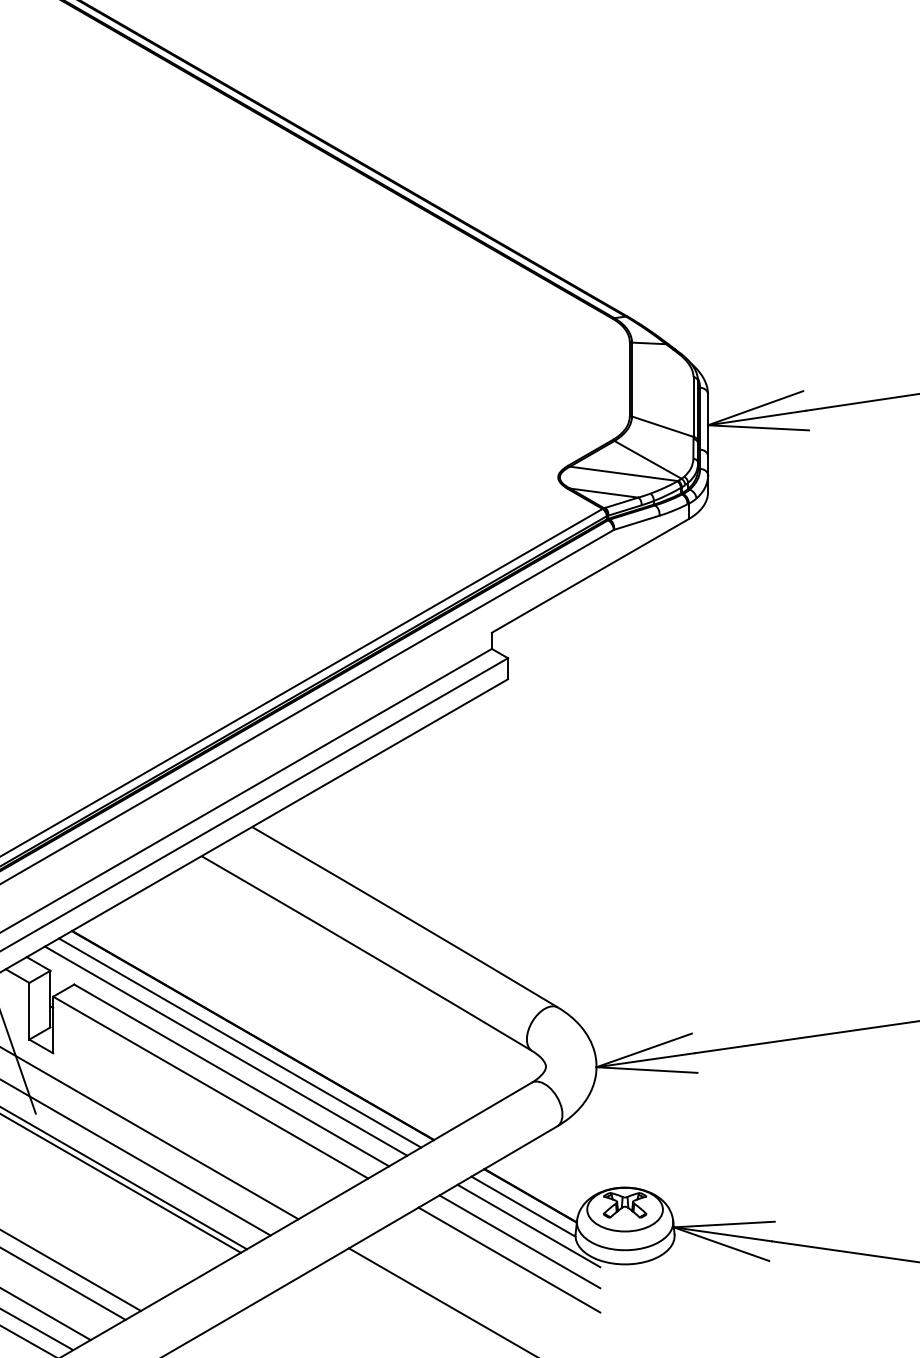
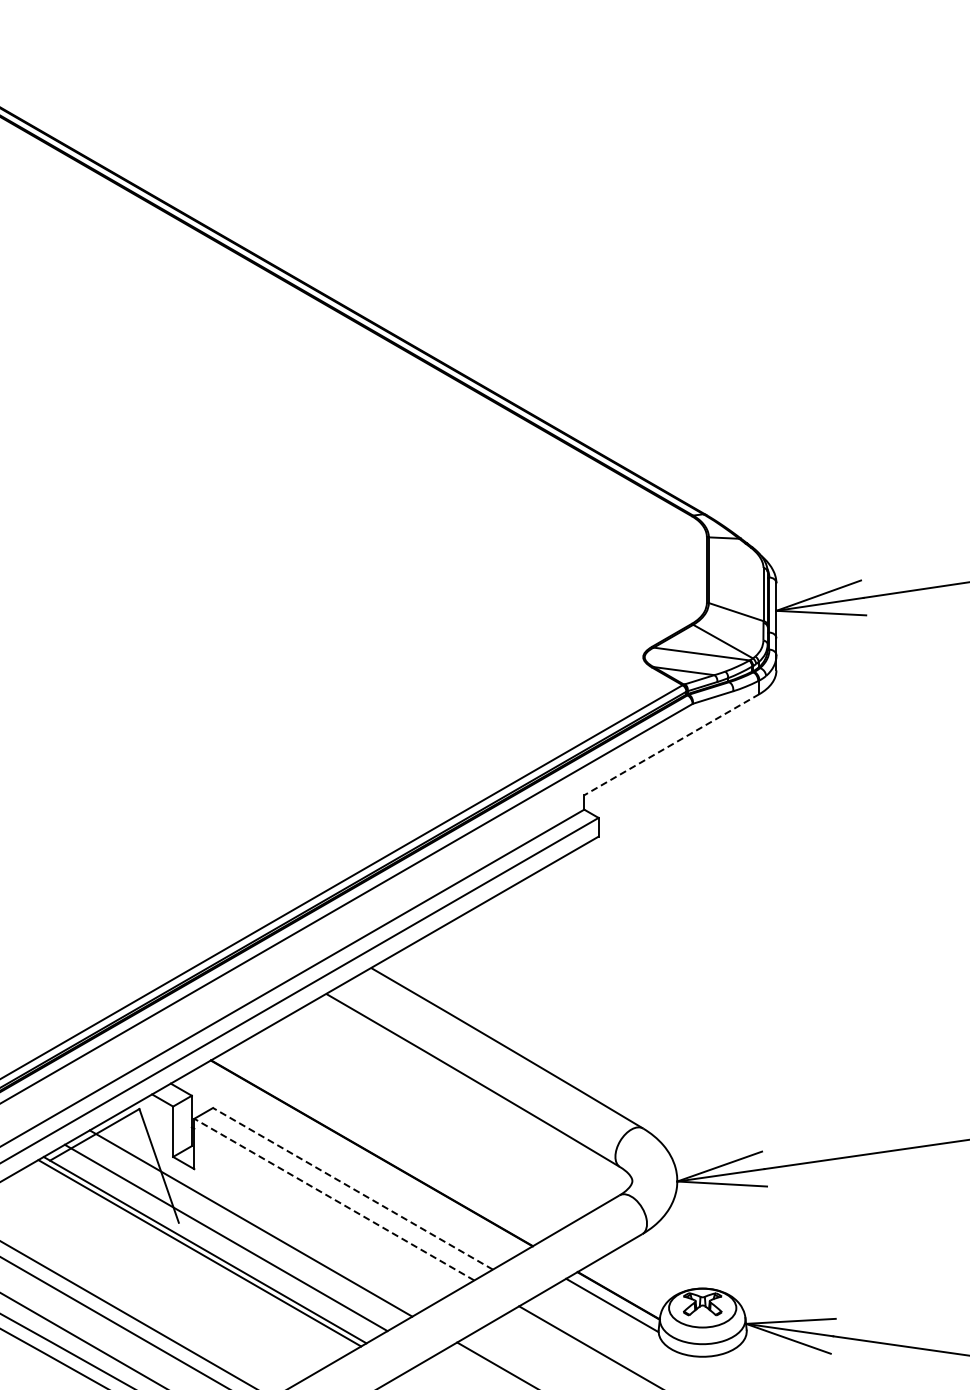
line: (589, 575) -> (671, 744), solid -> dashed
line: (240, 1042) -> (360, 1159), removed
line: (226, 1051) -> (348, 1167), removed
line: (231, 1075) -> (352, 1188), solid -> dashed
line: (210, 1087) -> (334, 1199), solid -> dashed
line: (528, 1225) -> (616, 1322), removed
line: (519, 1241) -> (608, 1336), removed

